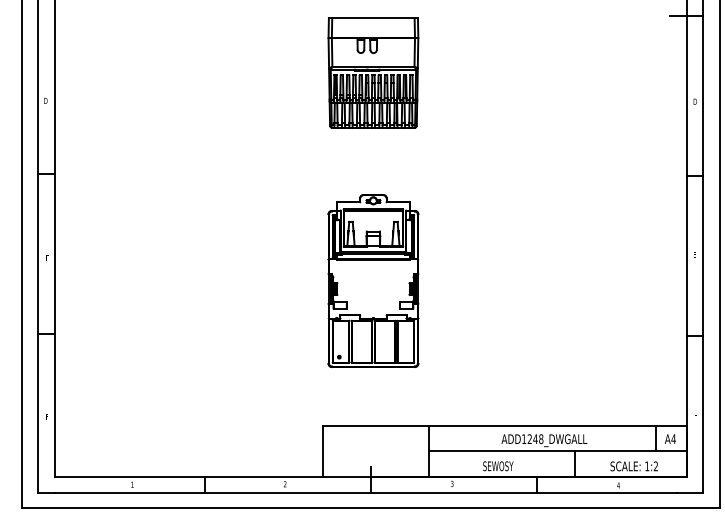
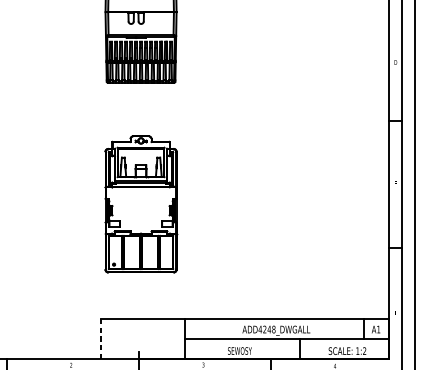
text: (523, 438) -> (259, 329), ADD1248_DWGALL -> ADD4248_DWGALL
text: (673, 438) -> (378, 329), A4 -> A1
line: (323, 451) -> (101, 339), solid -> dashed

